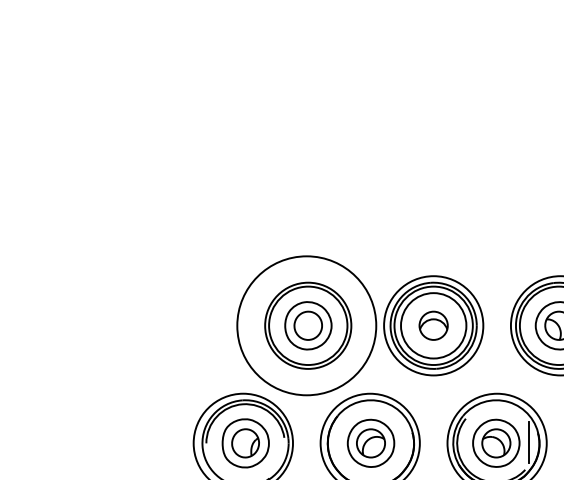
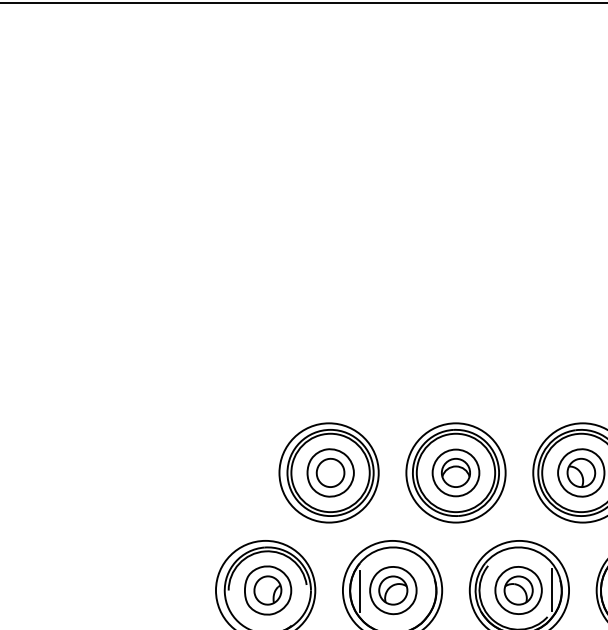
circle: (306, 325) -> (328, 472), size x0.71
circle: (433, 325) -> (455, 472), size x0.71
line: (338, 443) -> (360, 590), added

